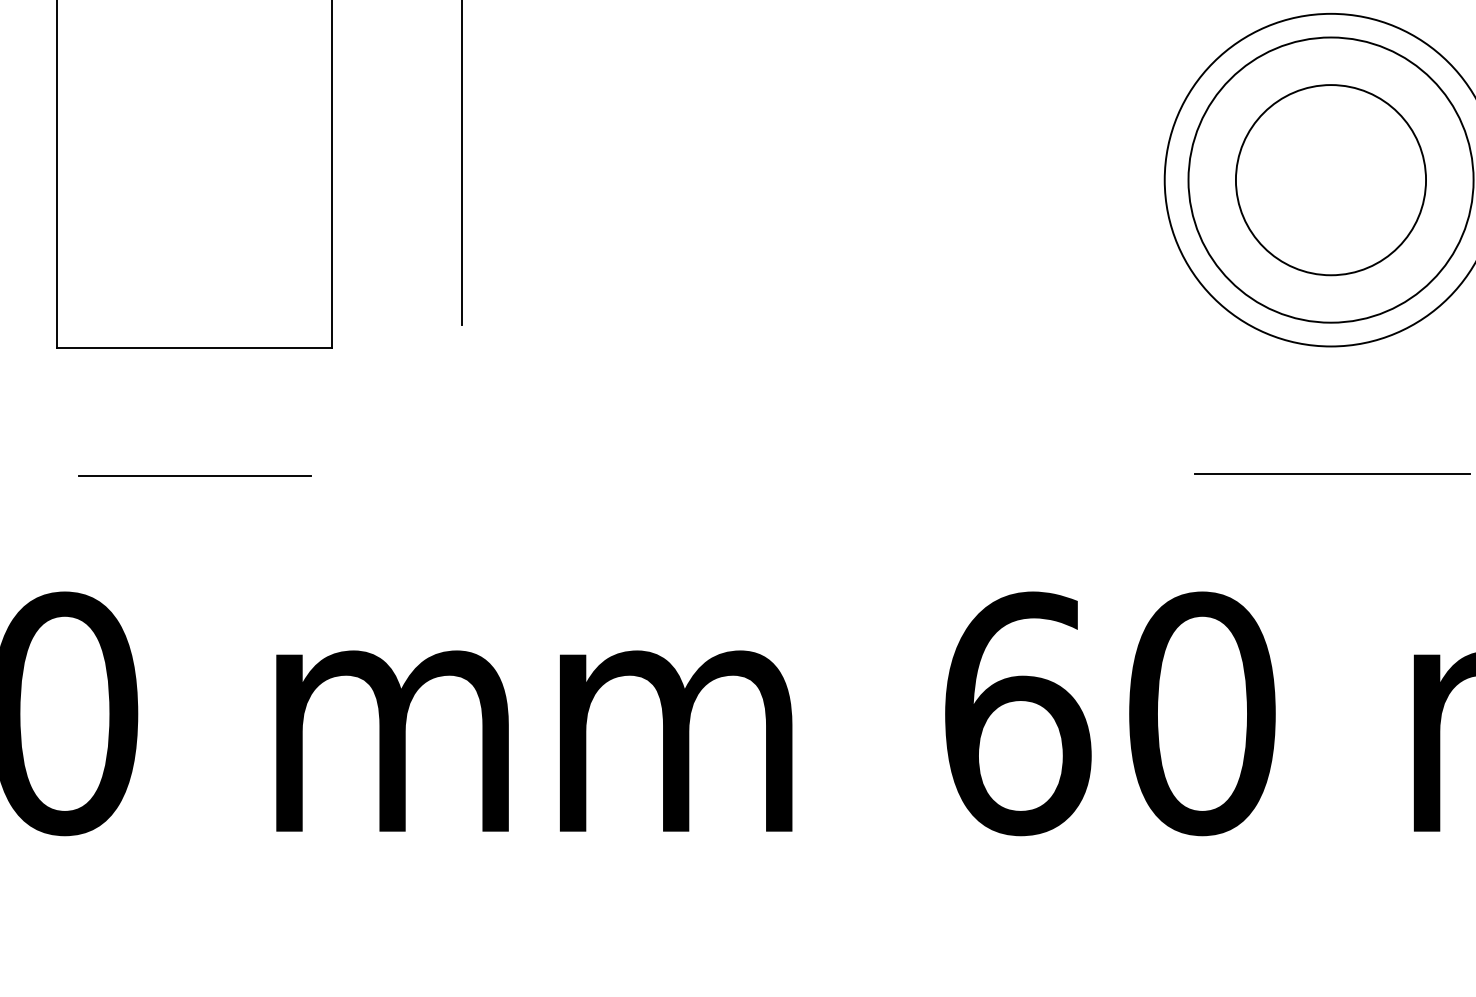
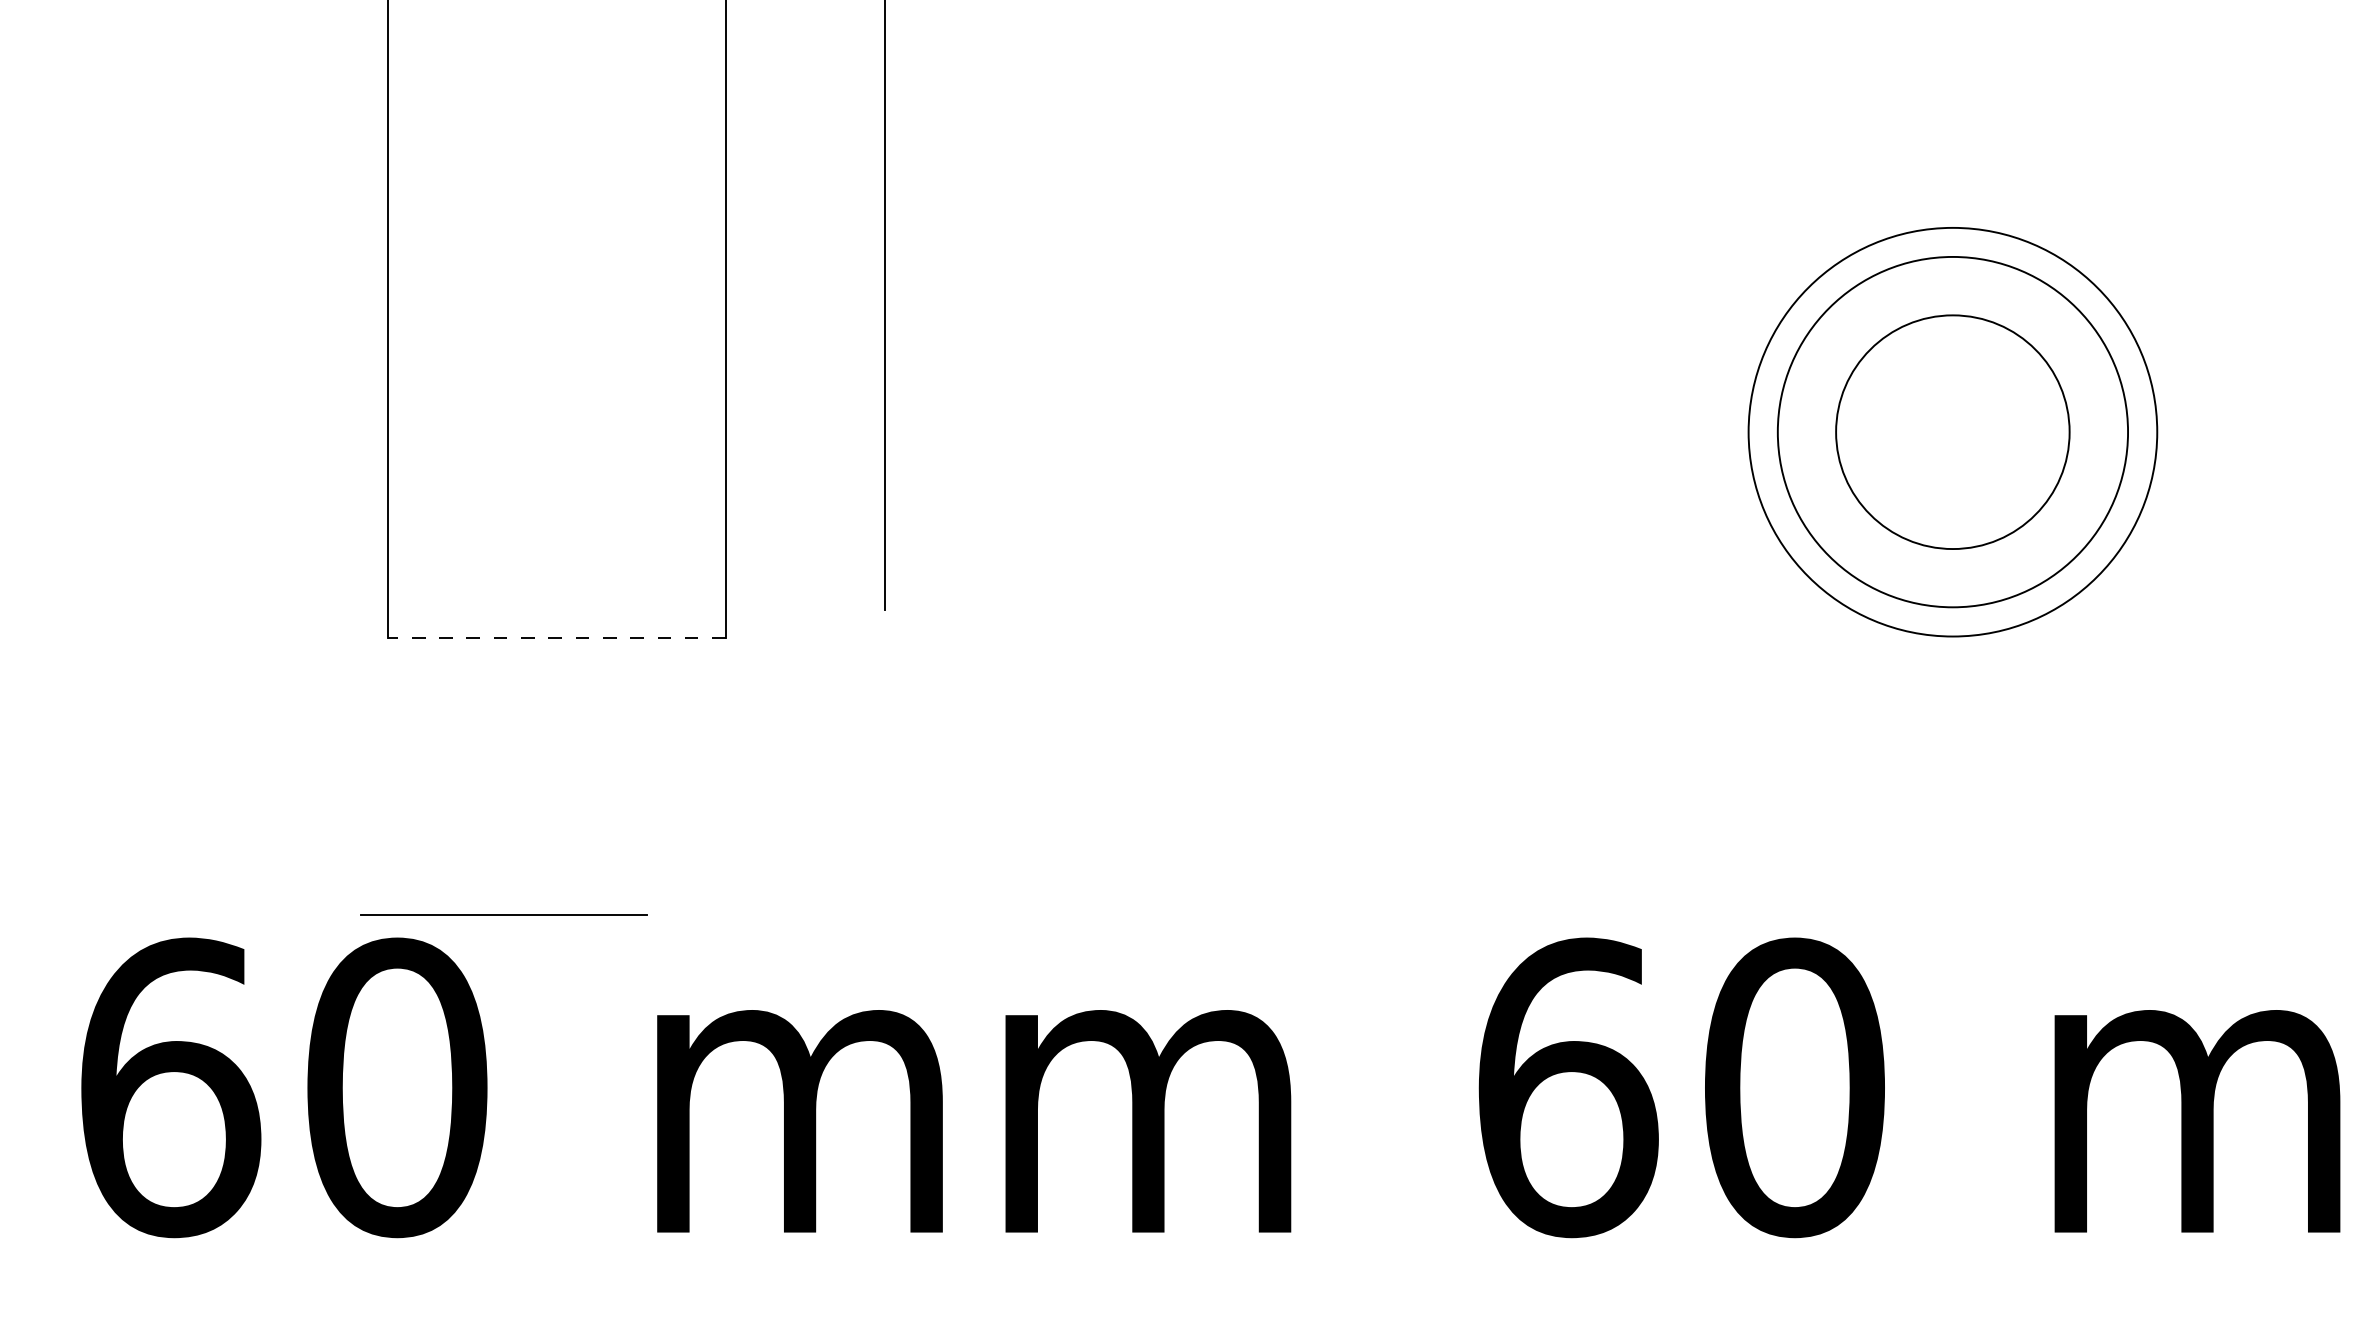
line: (194, 347) -> (556, 637), solid -> dashed
line: (1332, 473) -> (1954, 792), removed
line: (194, 475) -> (503, 914), moved

